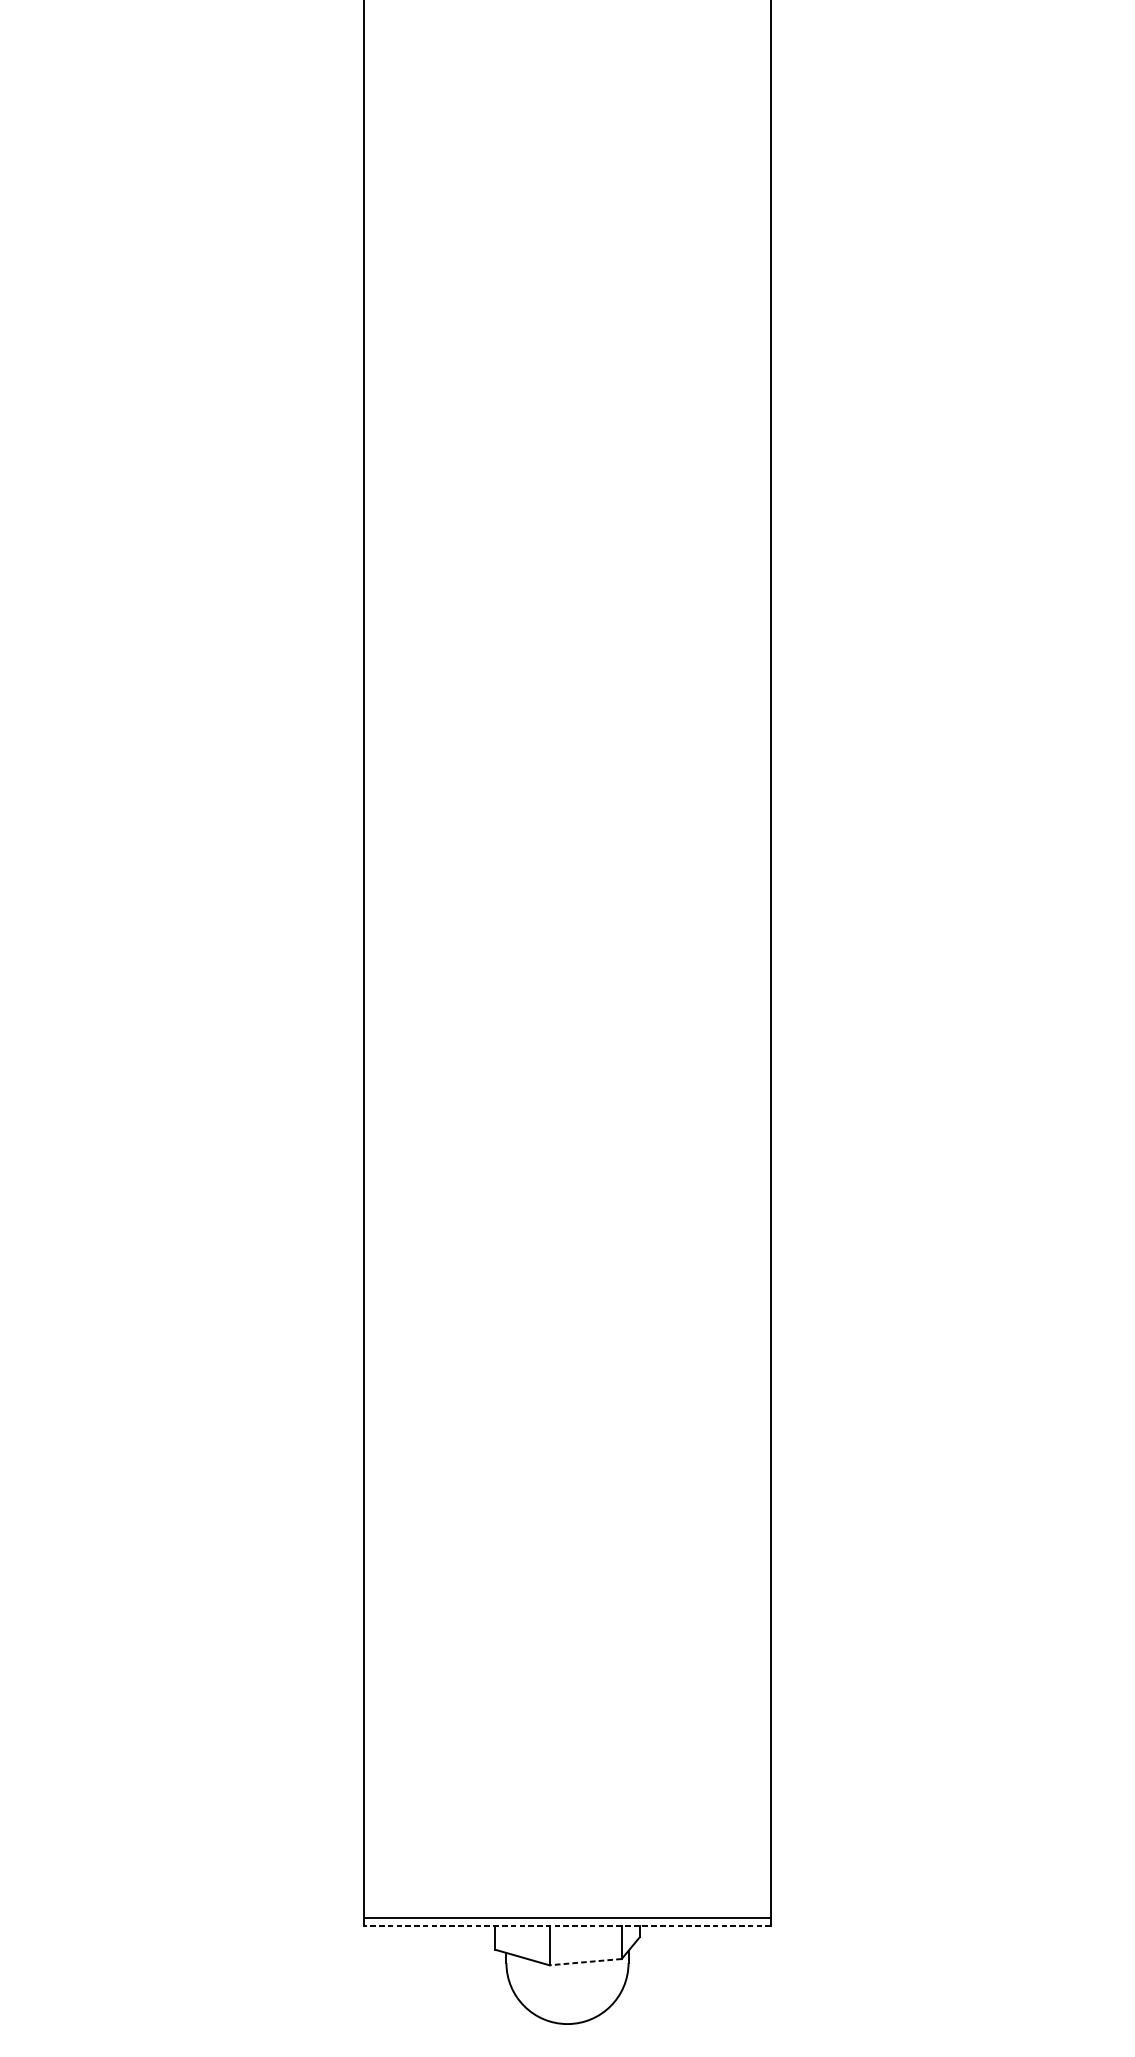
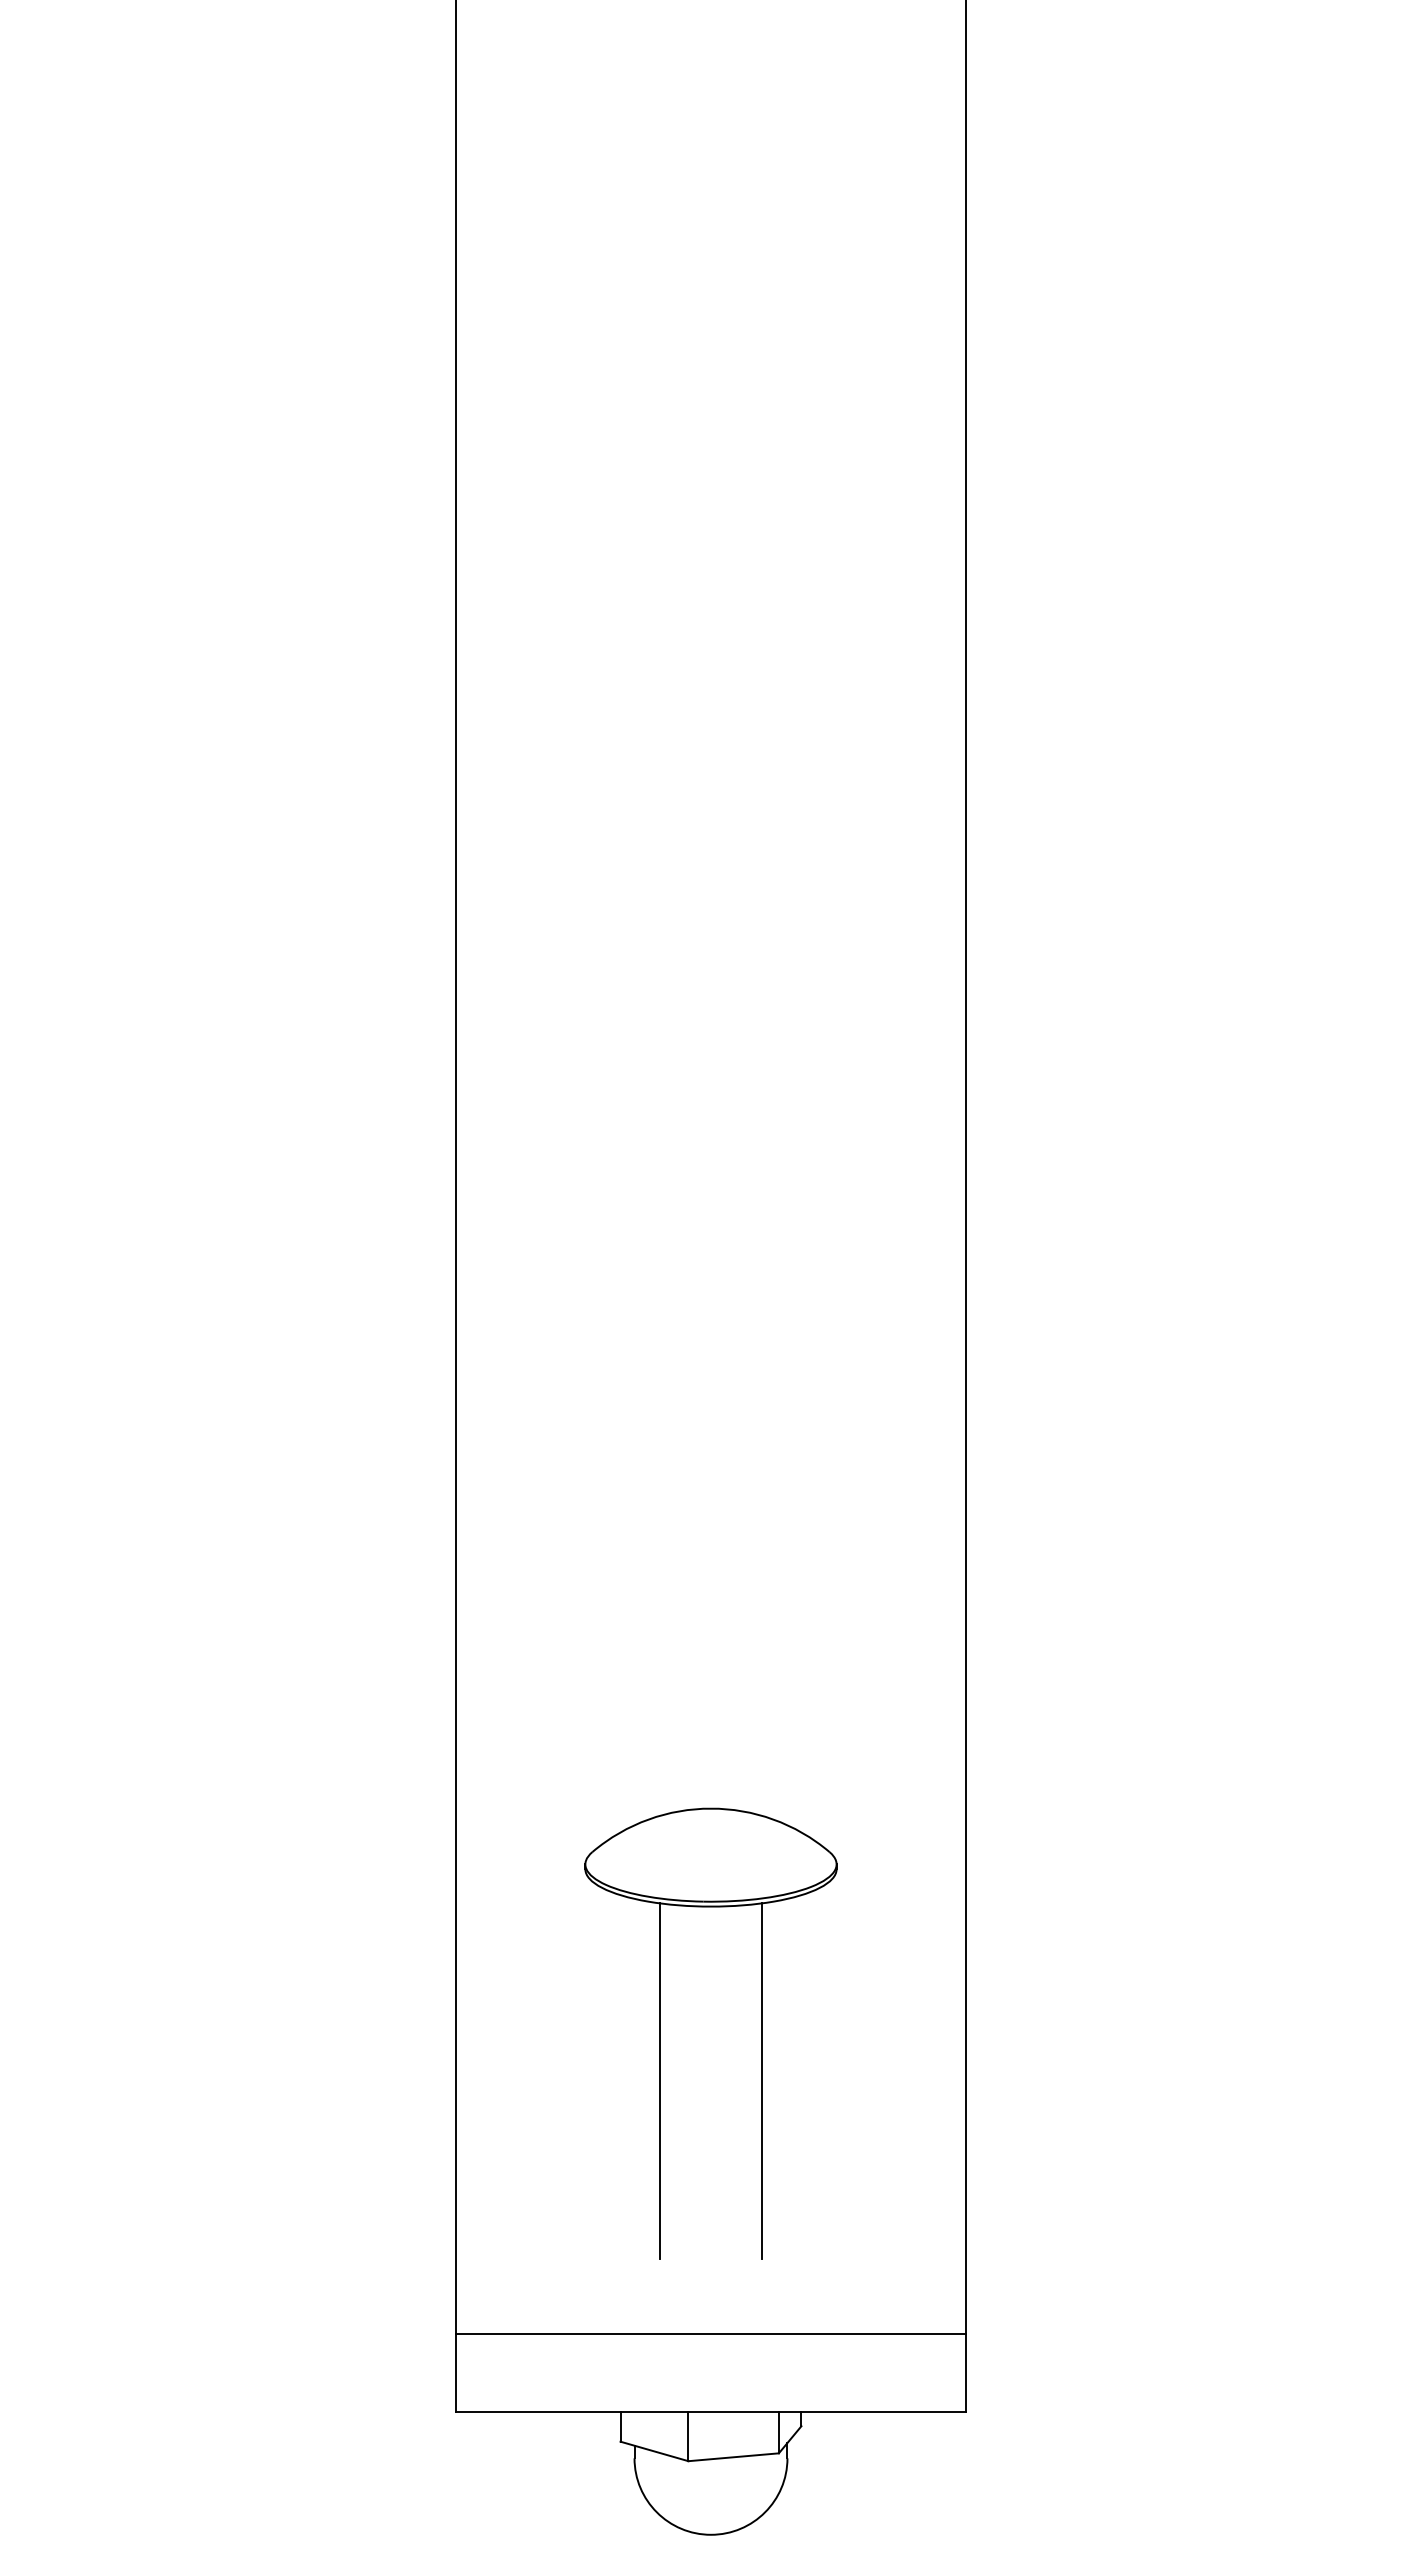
part: (527, 1623) -> (660, 2033), added
line: (567, 1917) -> (710, 2333), moved
line: (567, 1925) -> (711, 2411), dashed -> solid
line: (585, 1962) -> (733, 2457), dashed -> solid

